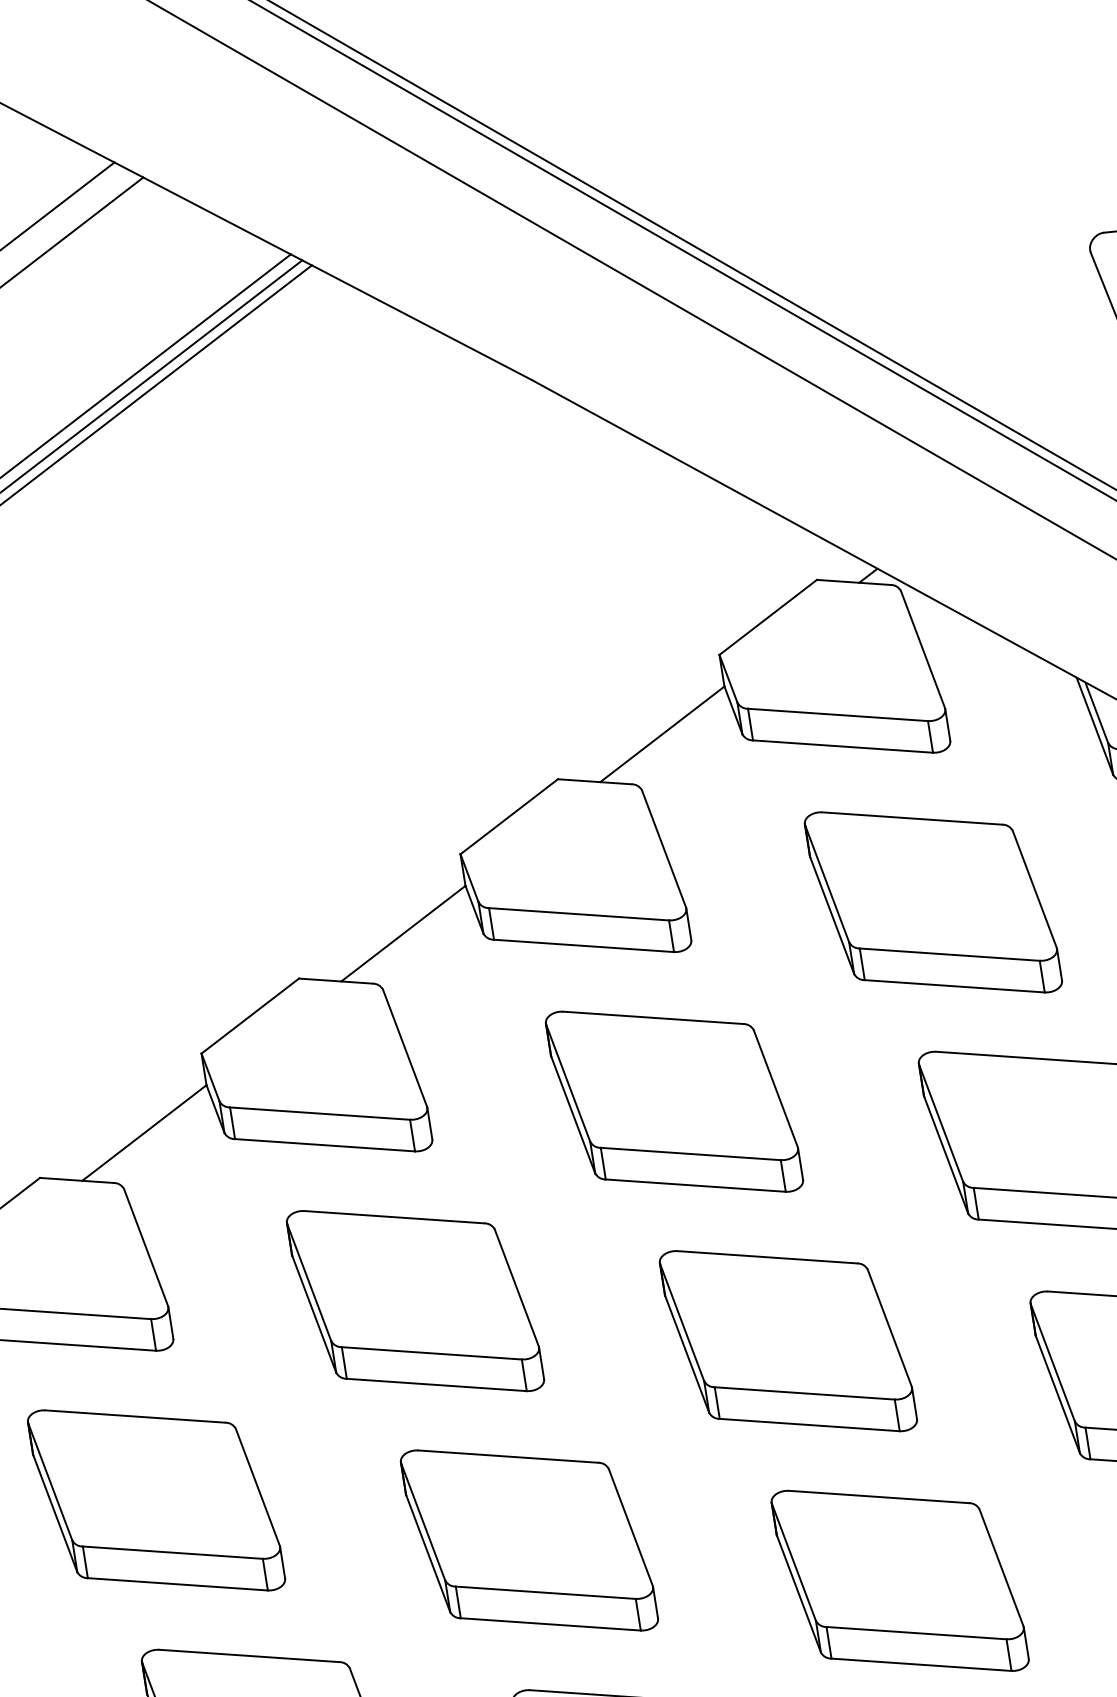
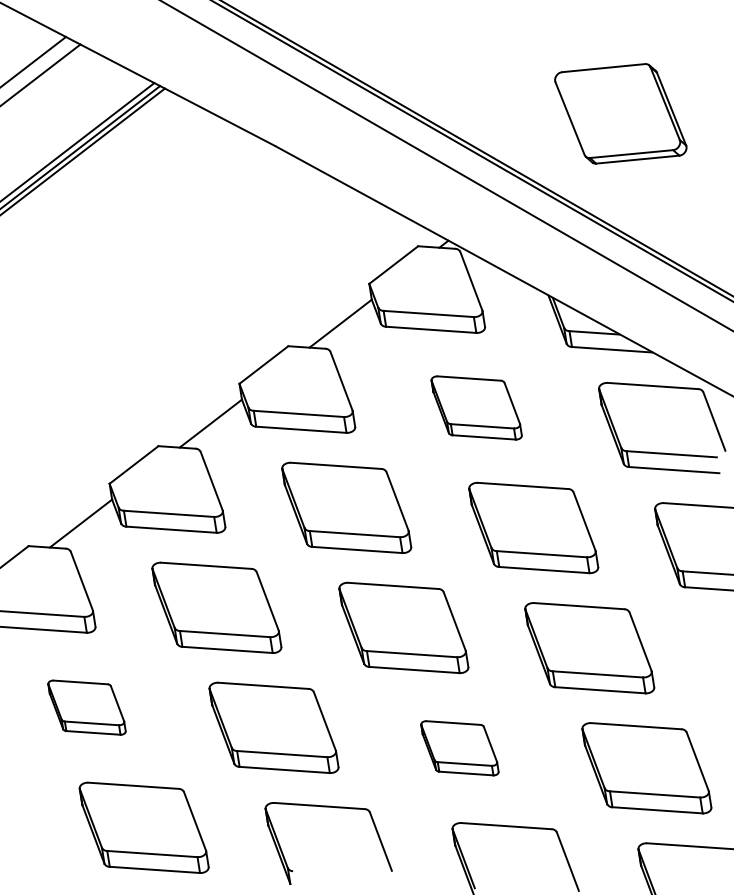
part: (933, 901) -> (476, 407), size x0.7
part: (155, 1499) -> (86, 707), size x0.6
part: (899, 1581) -> (459, 748), size x0.6

